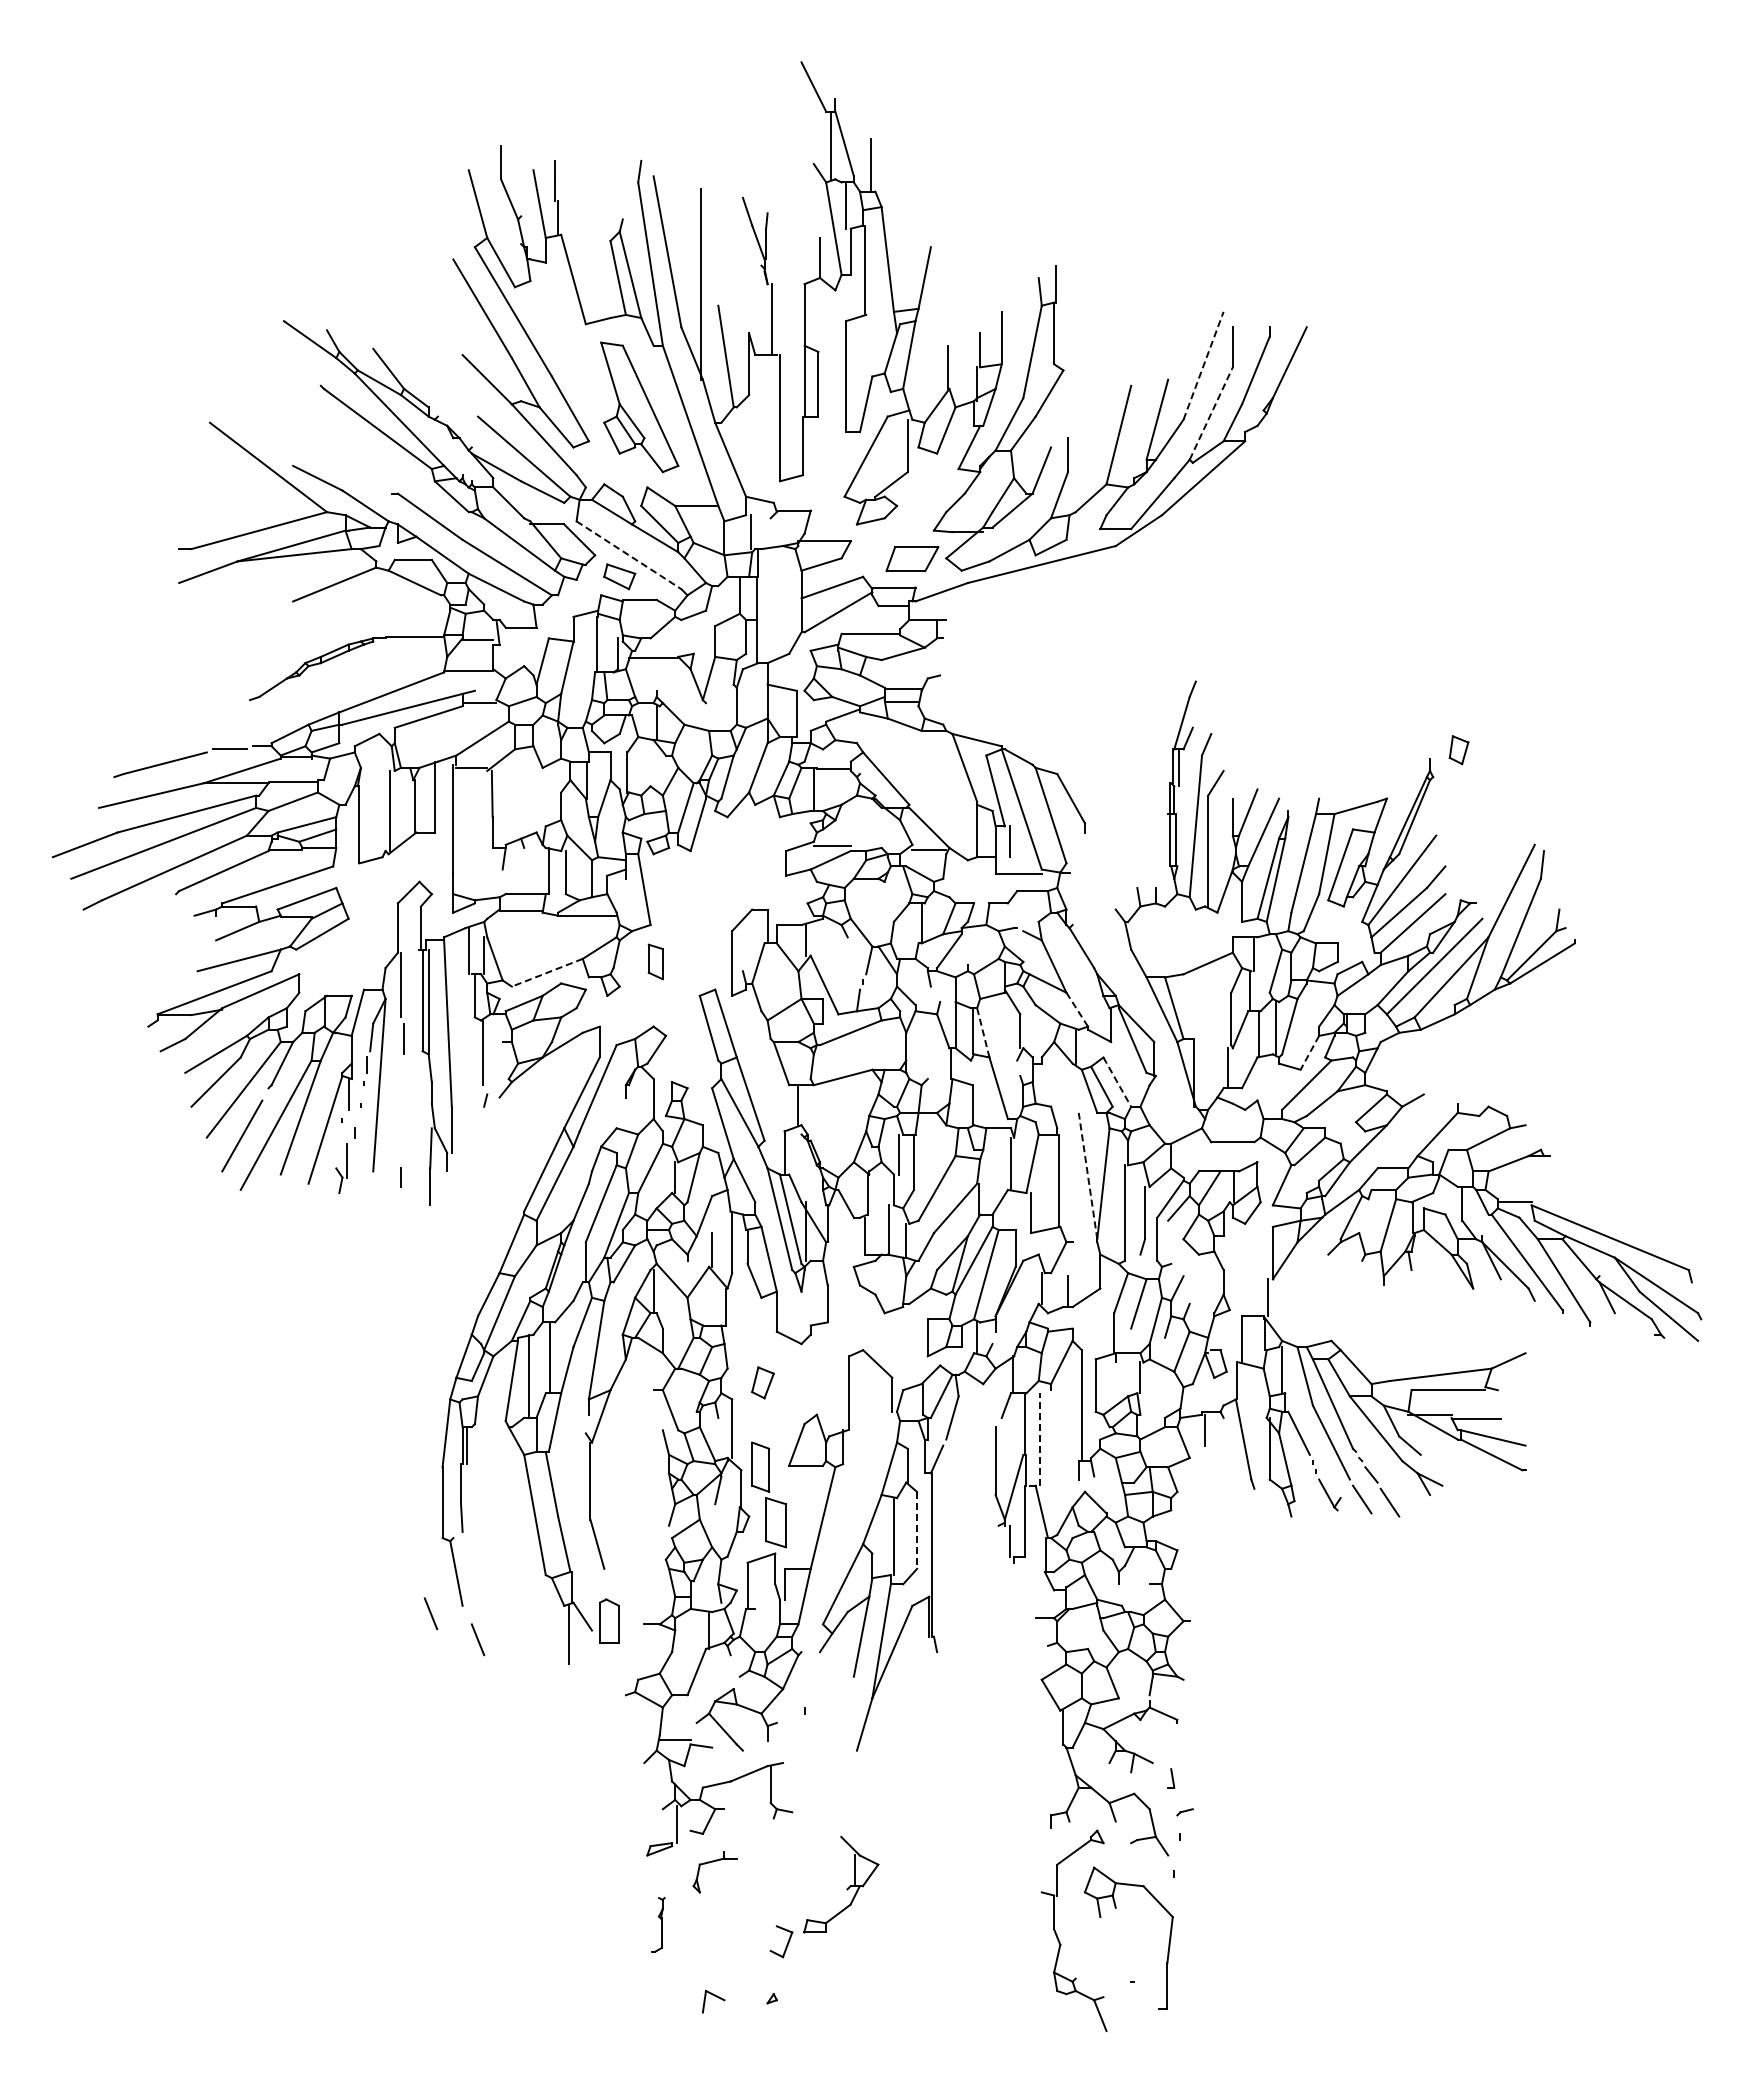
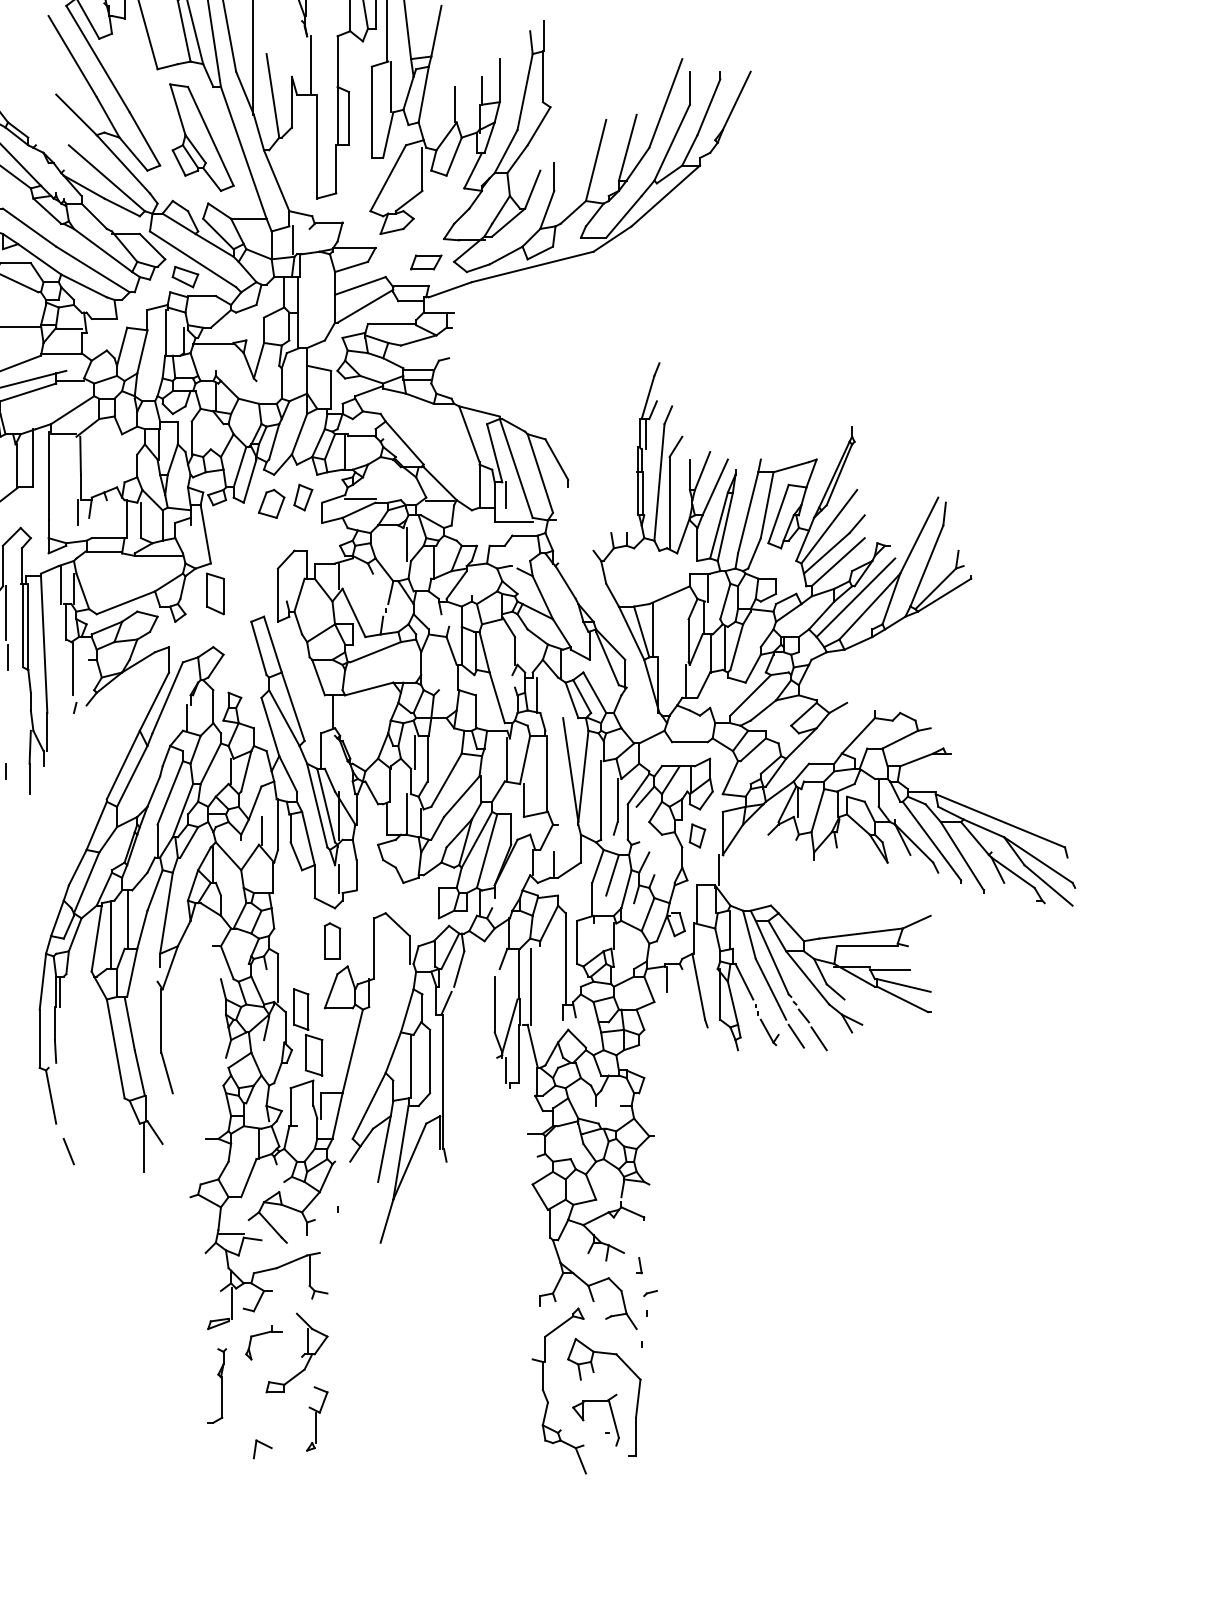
line: (869, 345) -> (390, 86), added
line: (1203, 365) -> (665, 103), dashed -> solid
line: (1211, 413) -> (672, 142), dashed -> solid
line: (629, 555) -> (193, 259), dashed -> solid
part: (912, 558) -> (426, 262), size x0.71
part: (1458, 750) -> (697, 836), moved
part: (724, 852) -> (271, 503), added
line: (488, 862) -> (77, 512), added
line: (889, 901) -> (407, 544), added
part: (655, 961) -> (214, 593), size x1.43
line: (546, 972) -> (125, 602), dashed -> solid
line: (1188, 1006) -> (653, 630), added
line: (1077, 1010) -> (562, 633), dashed -> solid
line: (983, 1033) -> (484, 652), dashed -> solid
line: (1309, 1053) -> (752, 669), dashed -> solid
line: (1117, 1082) -> (594, 693), dashed -> solid
line: (1046, 1084) -> (536, 694), added
line: (621, 1112) -> (186, 717), added
line: (1088, 1176) -> (571, 770), dashed -> solid
line: (1363, 1216) -> (797, 803), added
line: (806, 1308) -> (339, 879), added
part: (762, 1382) -> (302, 497), moved
line: (1040, 1439) -> (531, 986), dashed -> solid
line: (917, 1530) -> (430, 1061), dashed -> solid
line: (430, 1613) -> (29, 1129), removed
part: (609, 1620) -> (332, 940), moved
part: (846, 1888) -> (301, 1356), moved
part: (657, 1924) -> (216, 1385), size x1.67
part: (1104, 1966) -> (584, 1420), added
line: (778, 1975) -> (316, 1427), added

